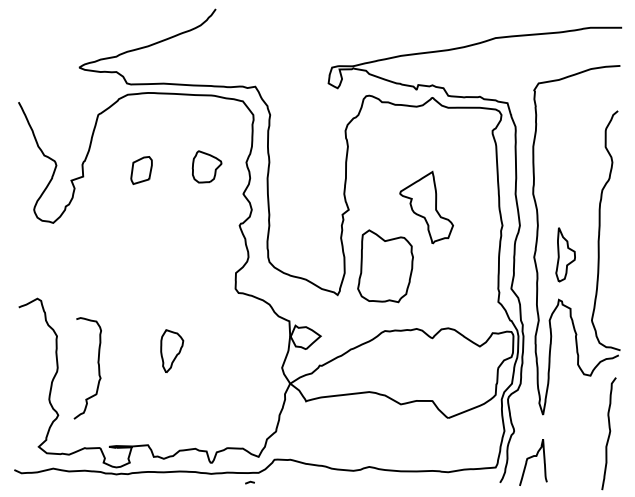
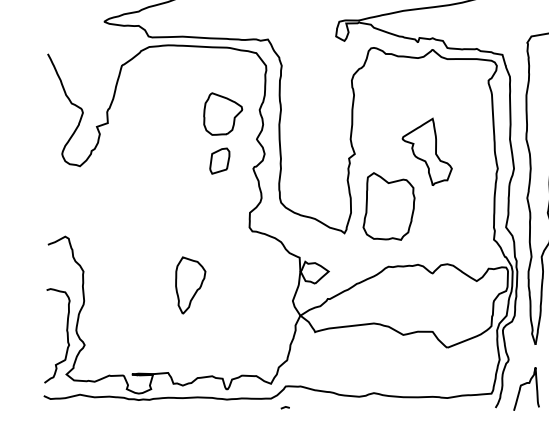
part: (206, 166) -> (222, 113), size x1.43
part: (141, 170) -> (219, 161), moved
part: (171, 351) -> (189, 285), size x1.43
curve: (98, 368) -> (67, 335), moved
line: (249, 482) -> (284, 407), moved

